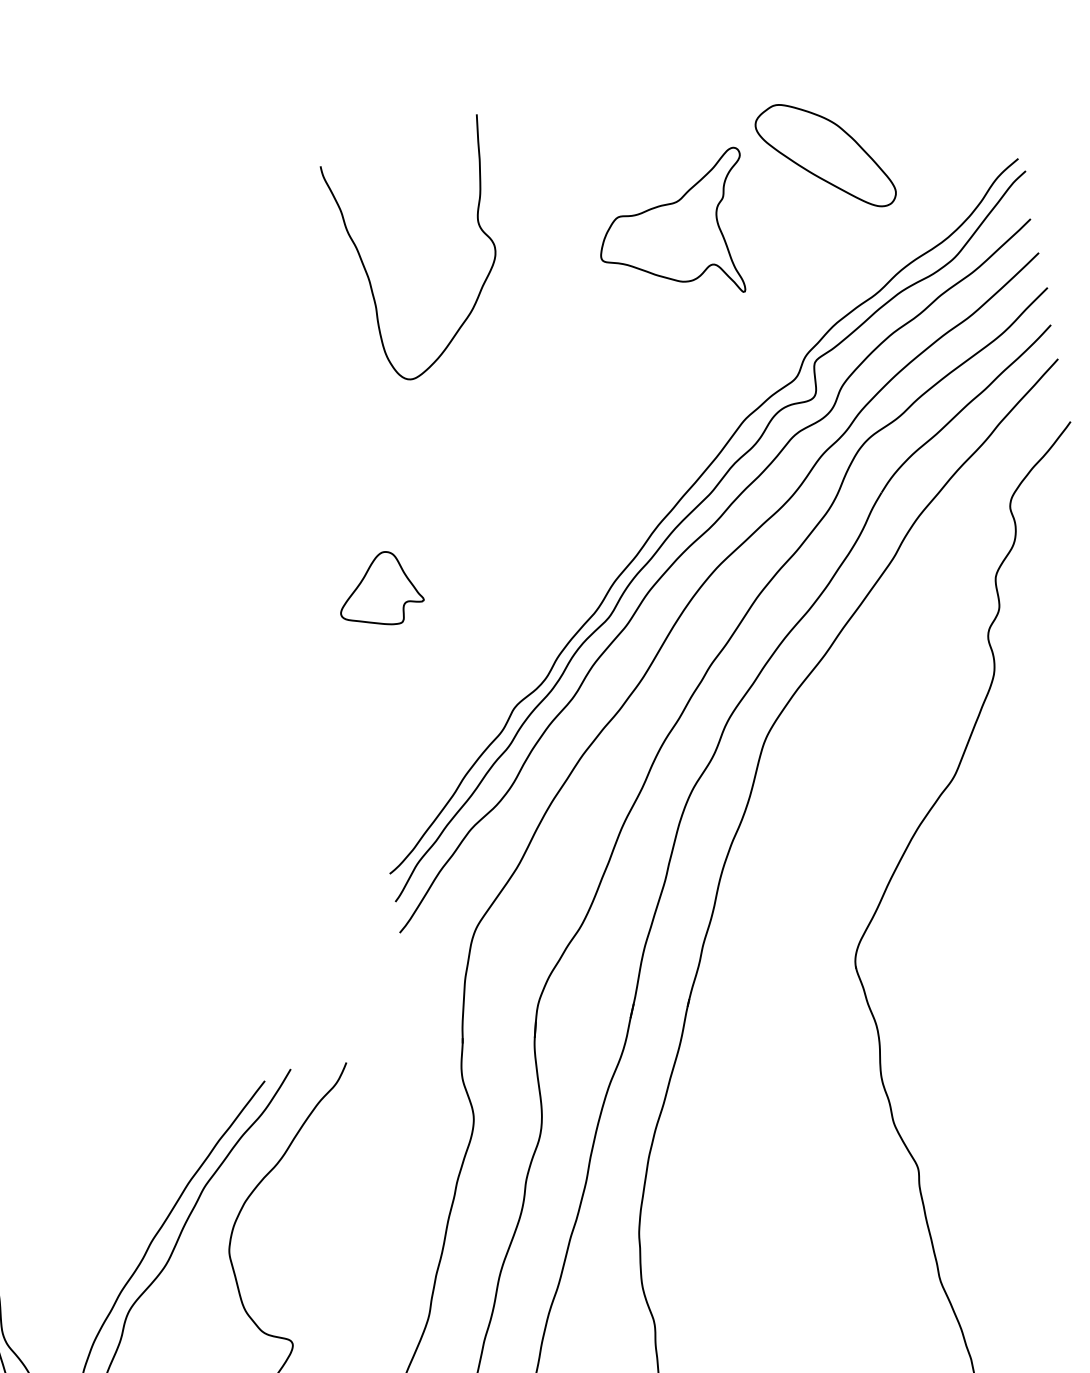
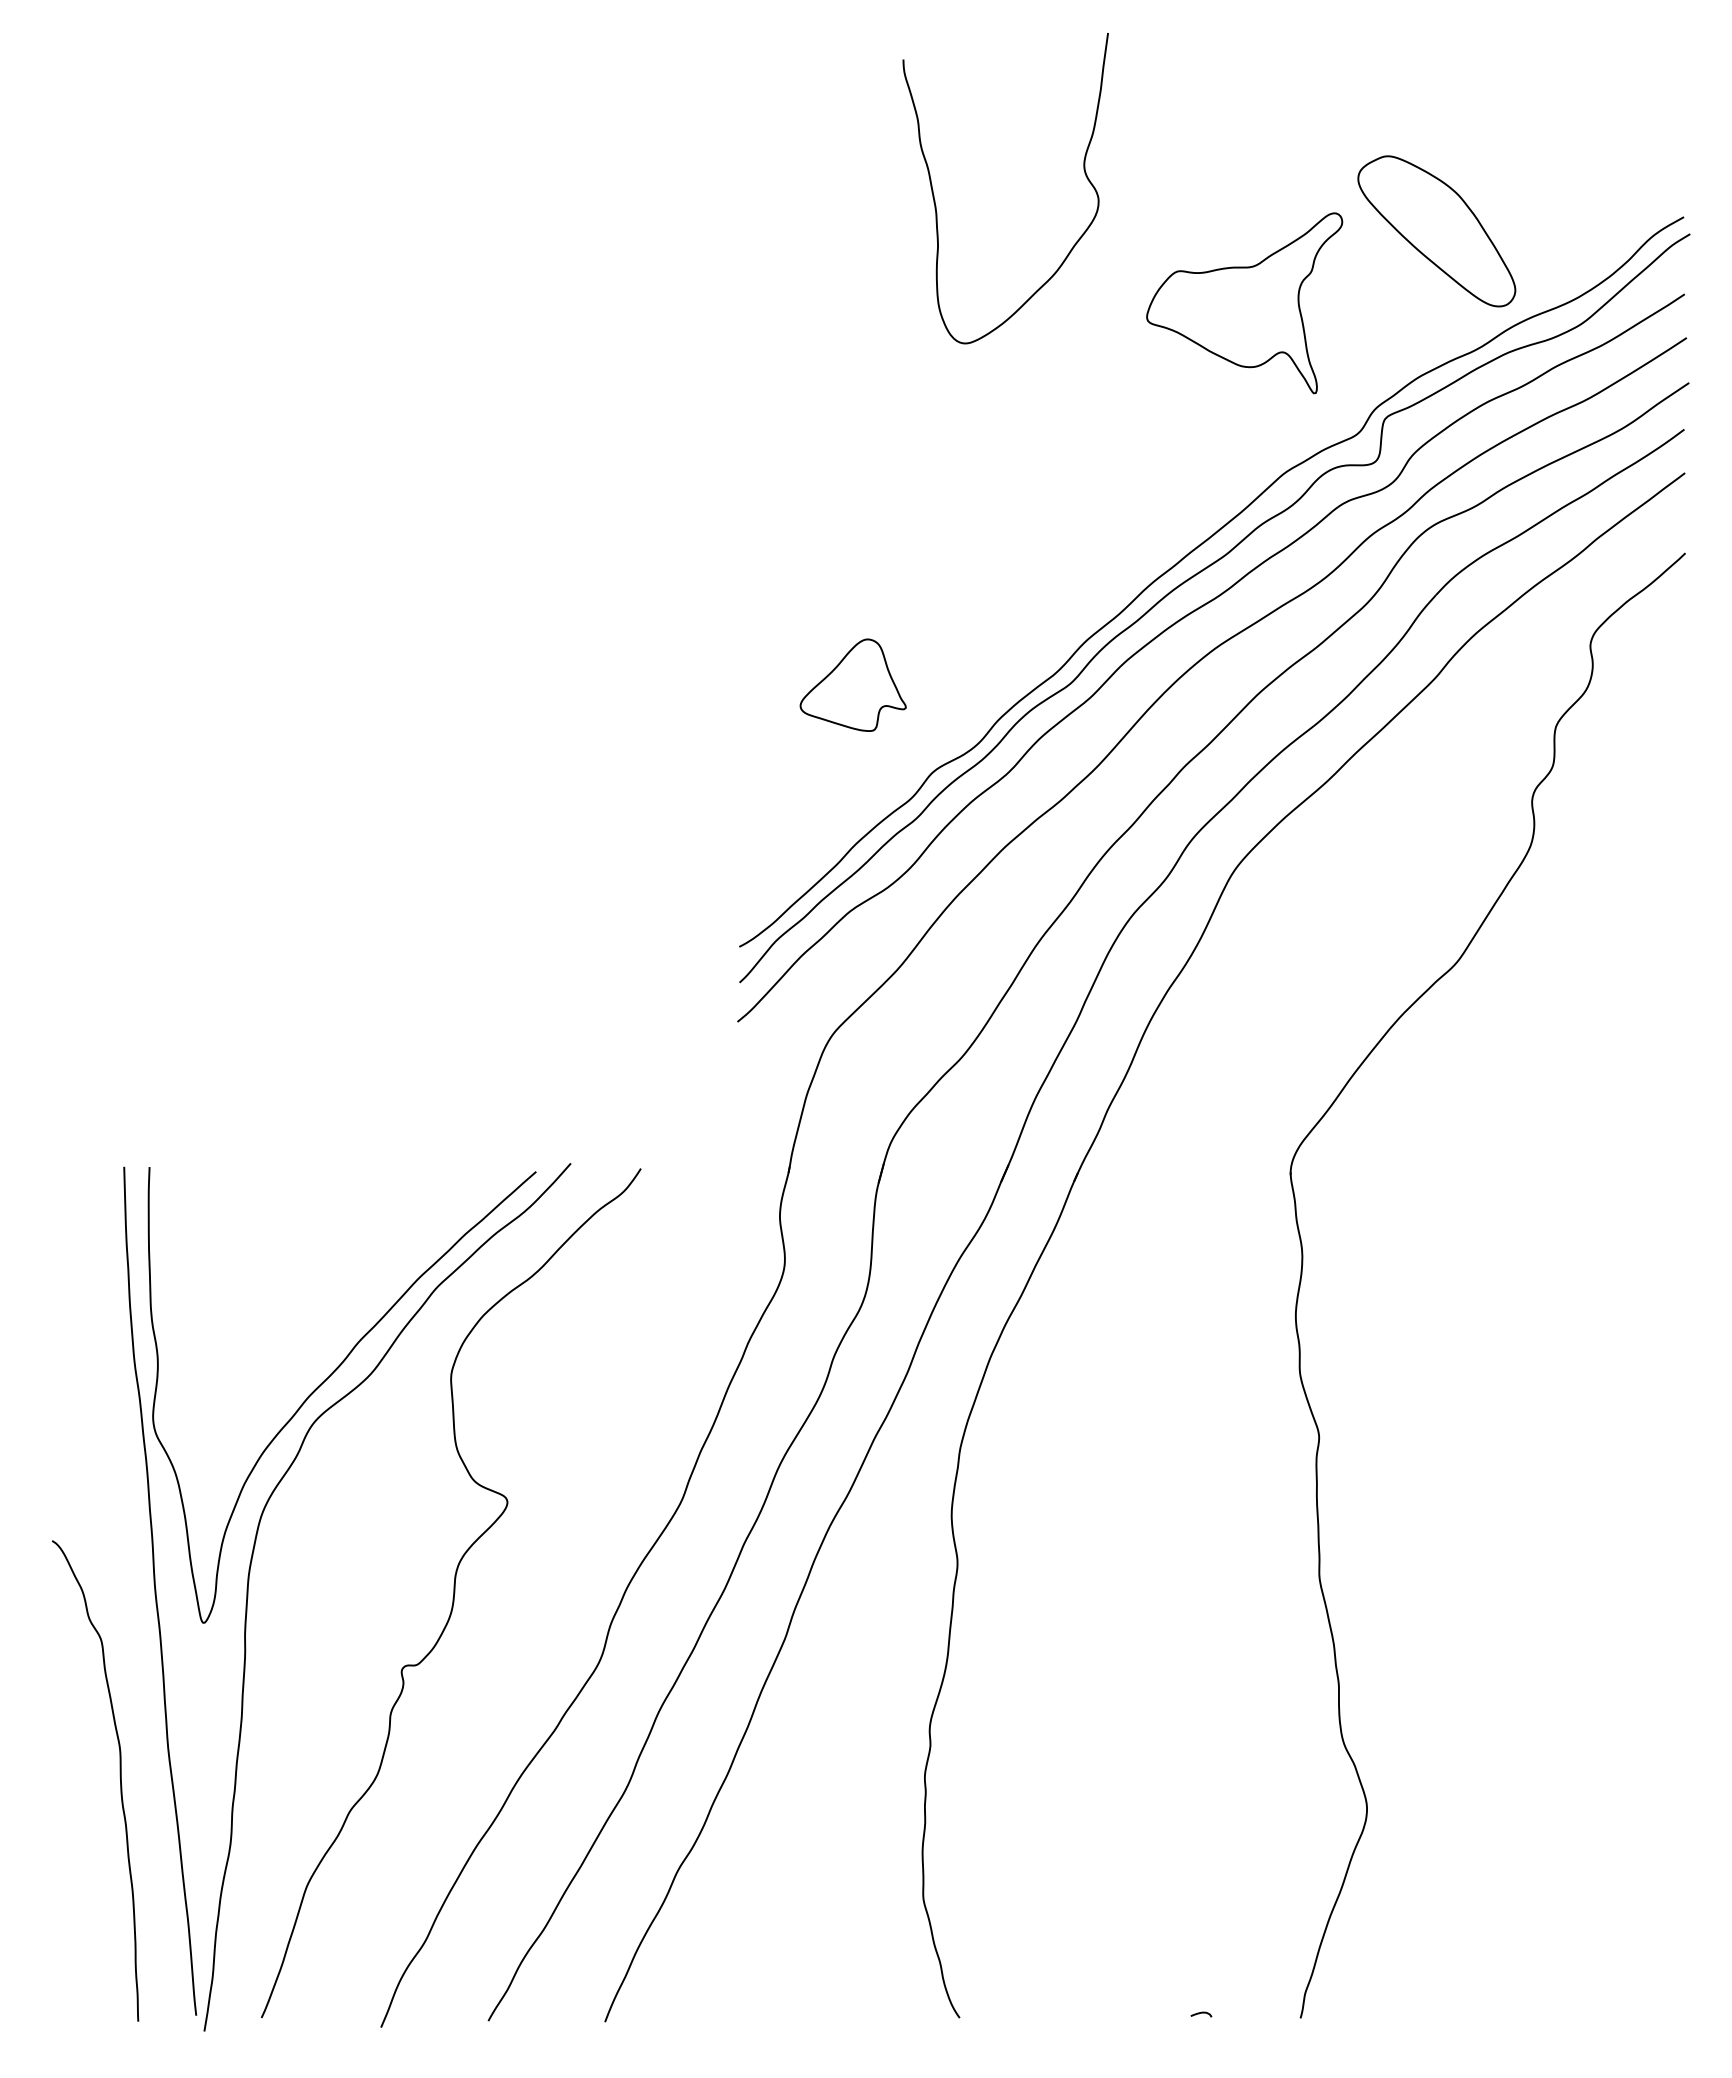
part: (825, 156) -> (1436, 231), moved
part: (675, 232) -> (1244, 303), moved
curve: (367, 271) -> (935, 200), moved
part: (378, 589) -> (852, 684), moved

